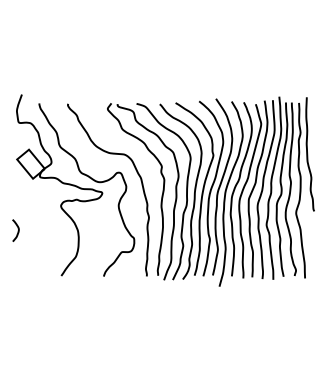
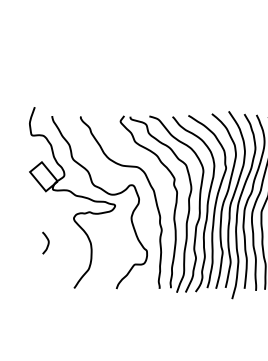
curve: (17, 231) -> (47, 243), moved

